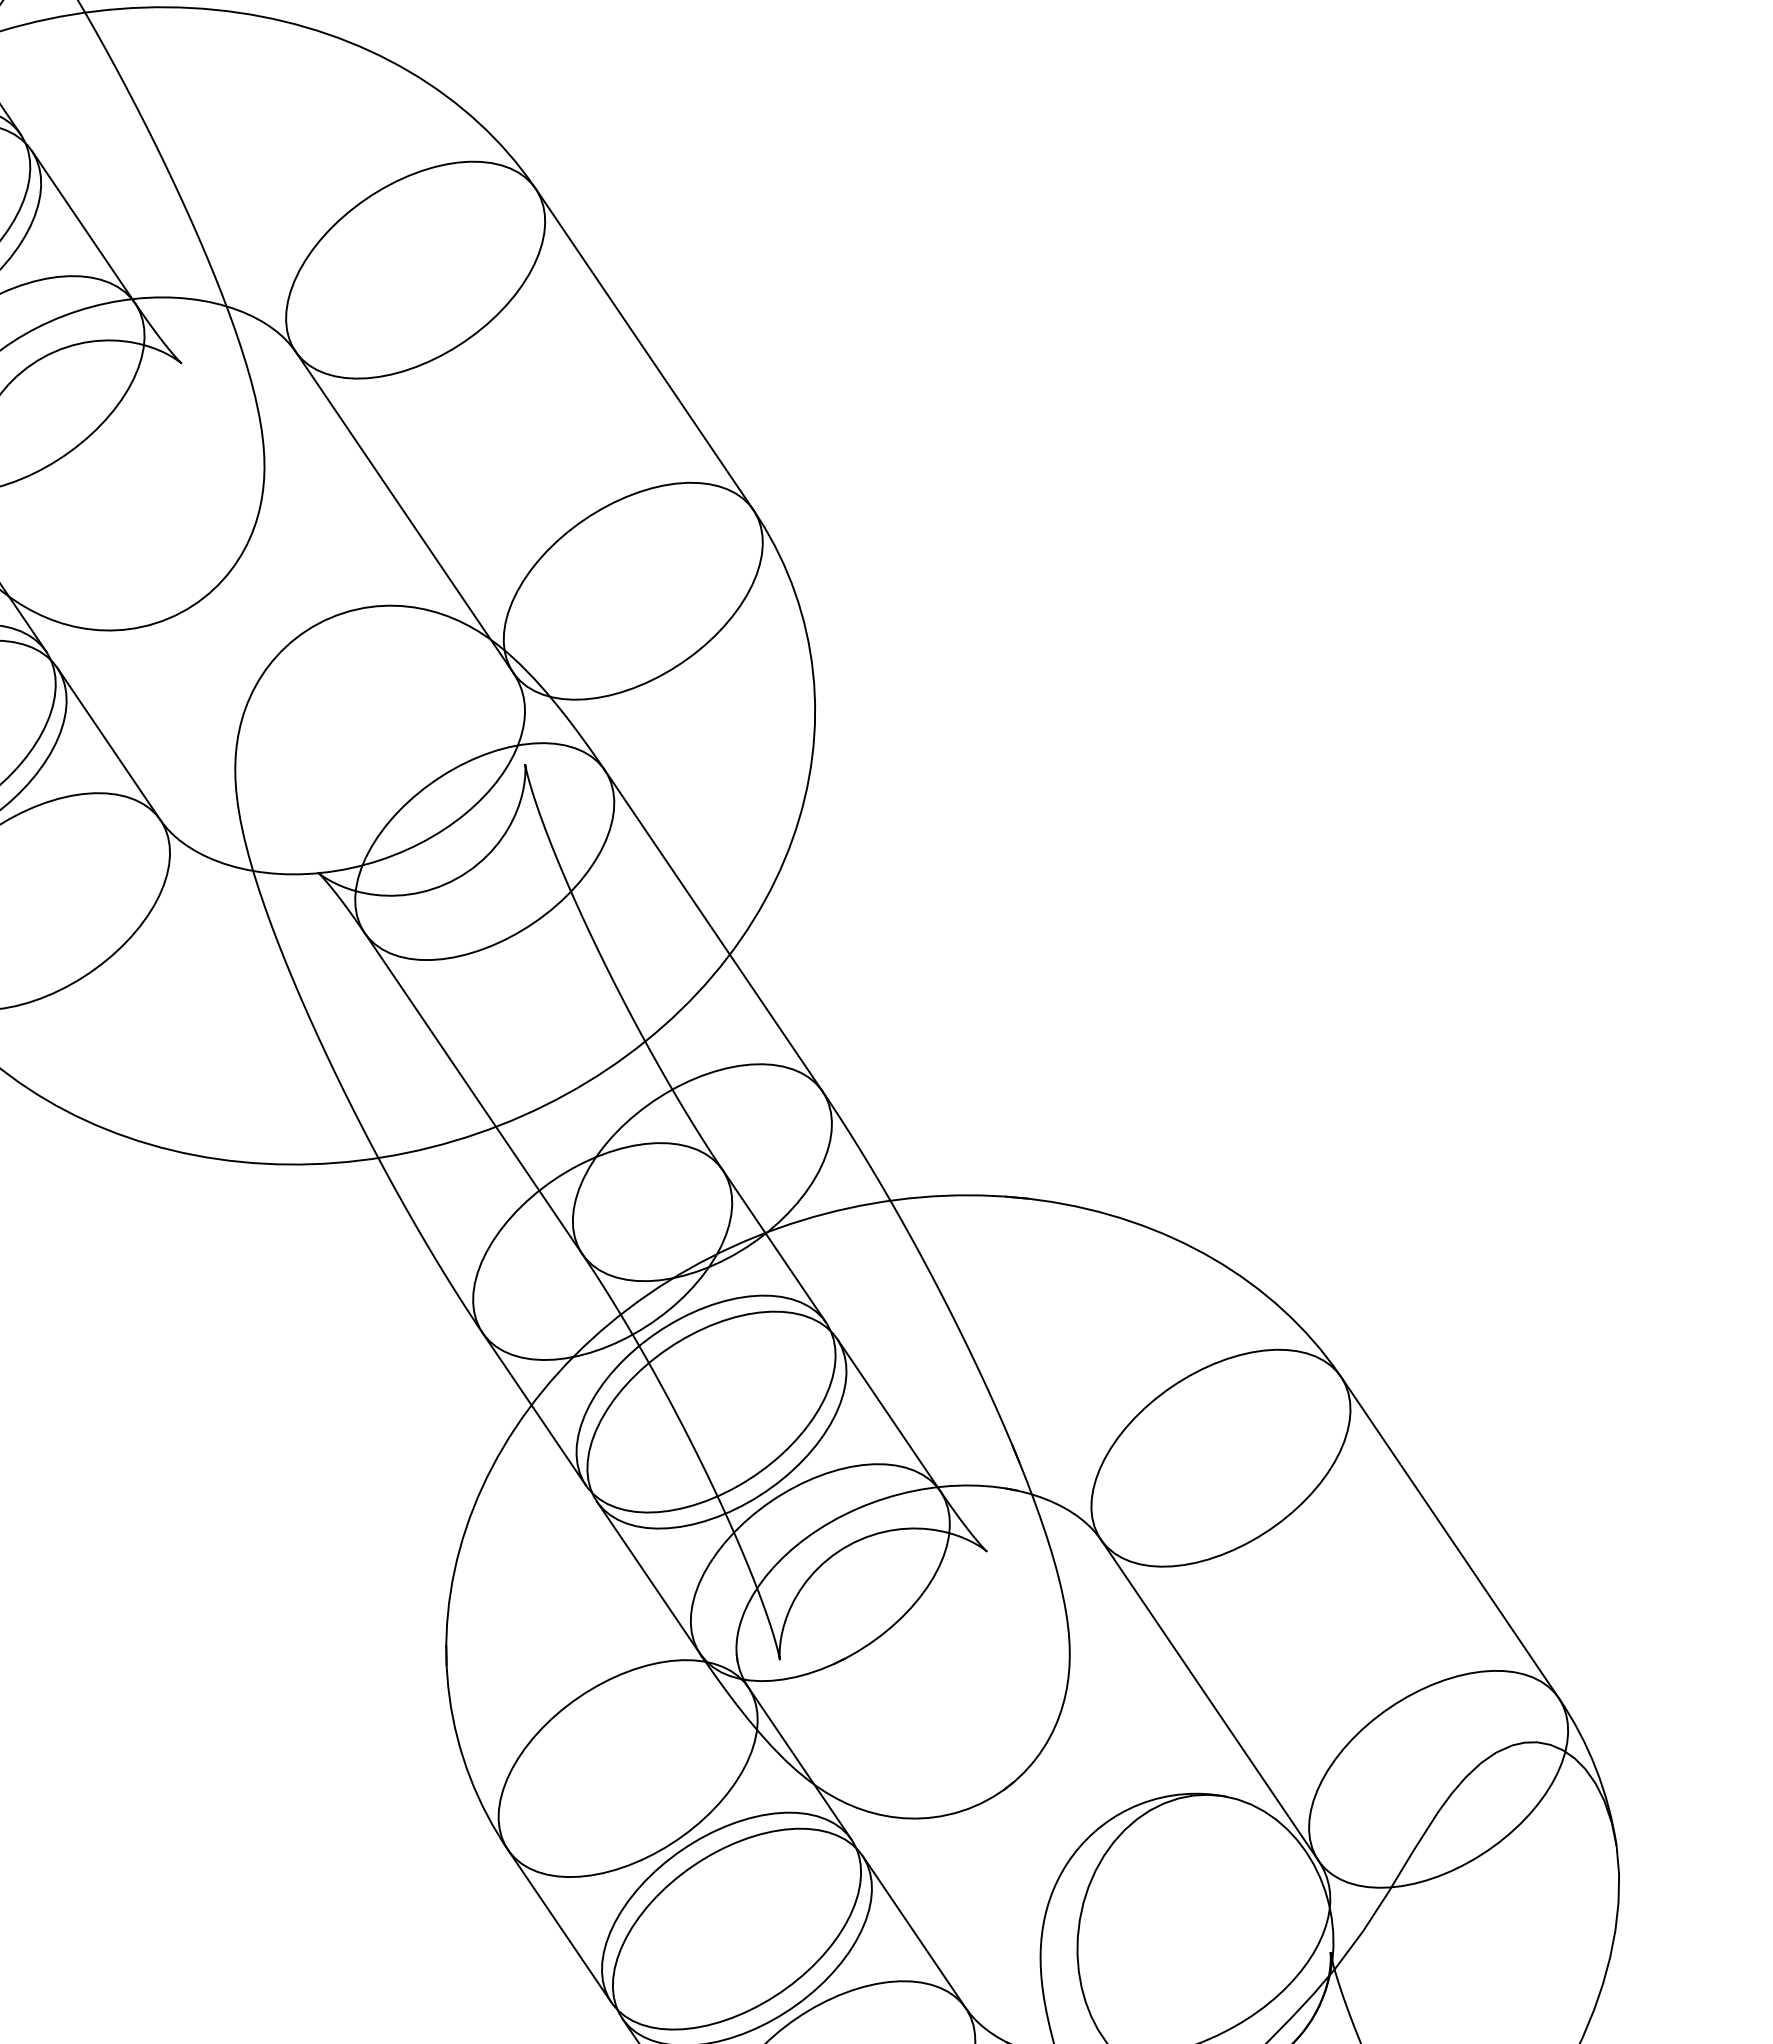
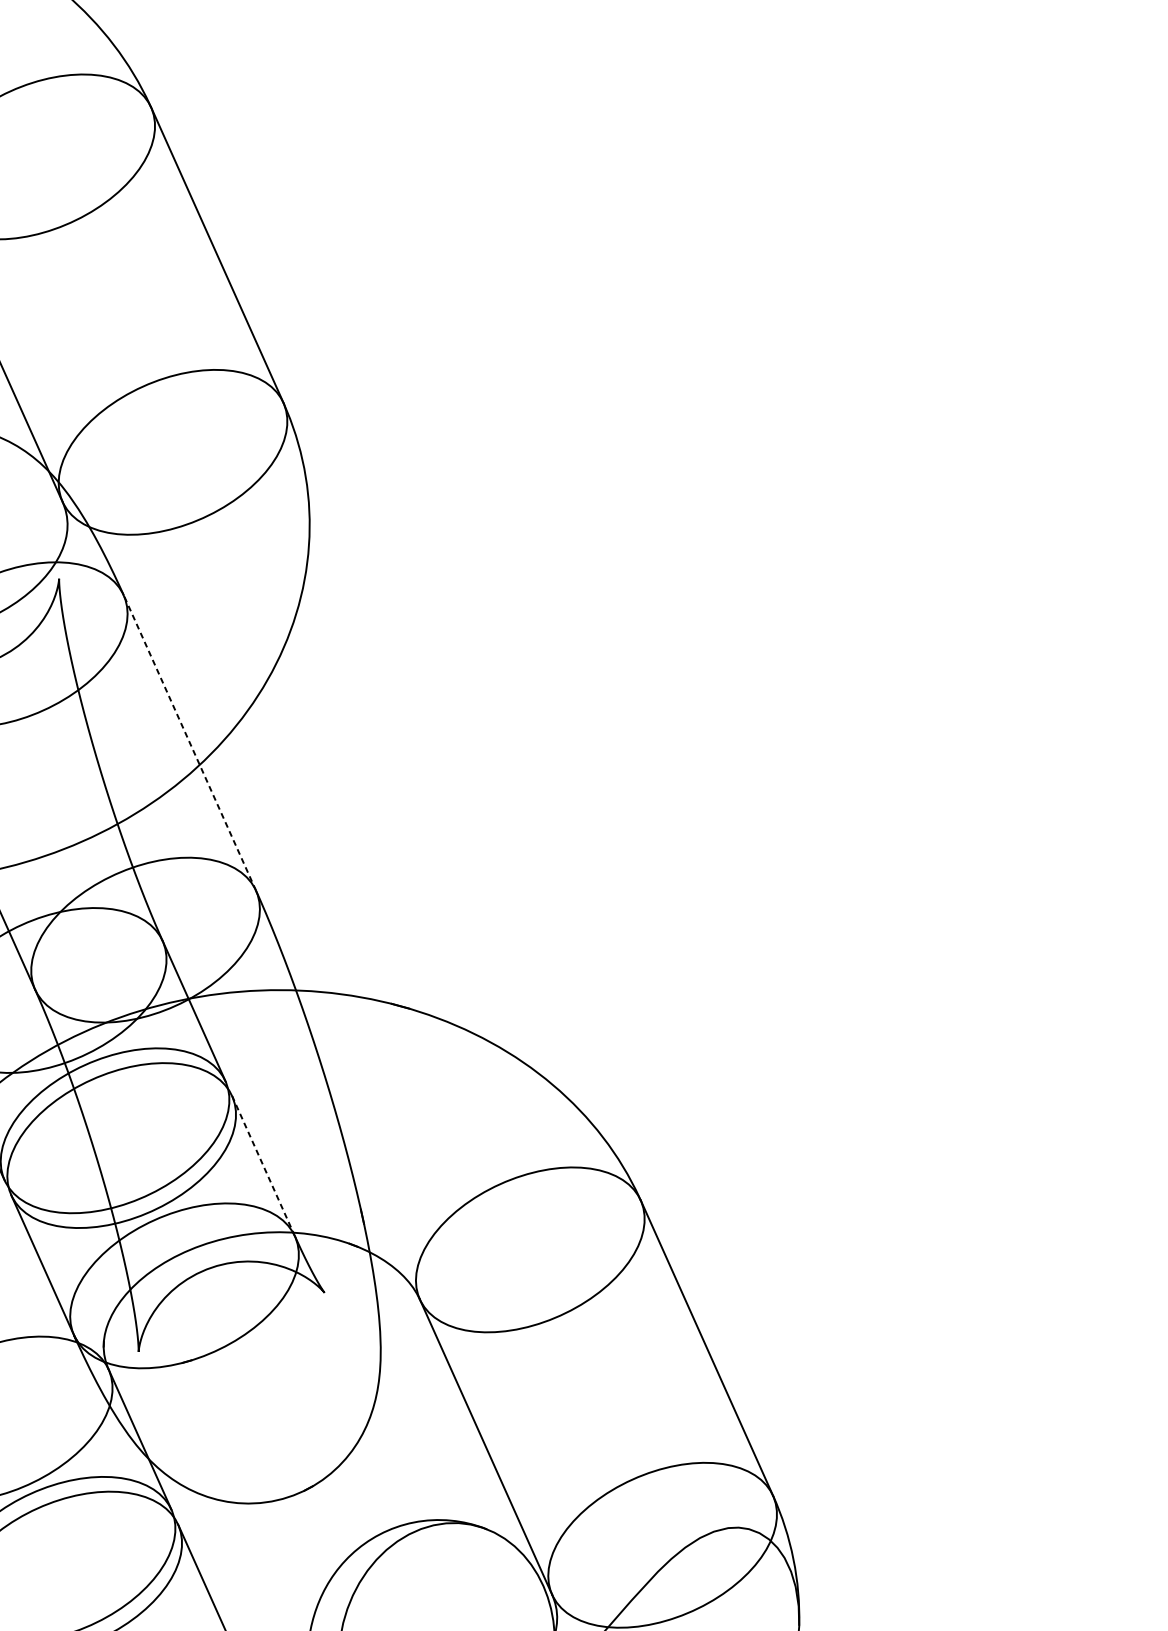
line: (713, 930) -> (189, 742), solid -> dashed
line: (888, 1414) -> (263, 1165), solid -> dashed

